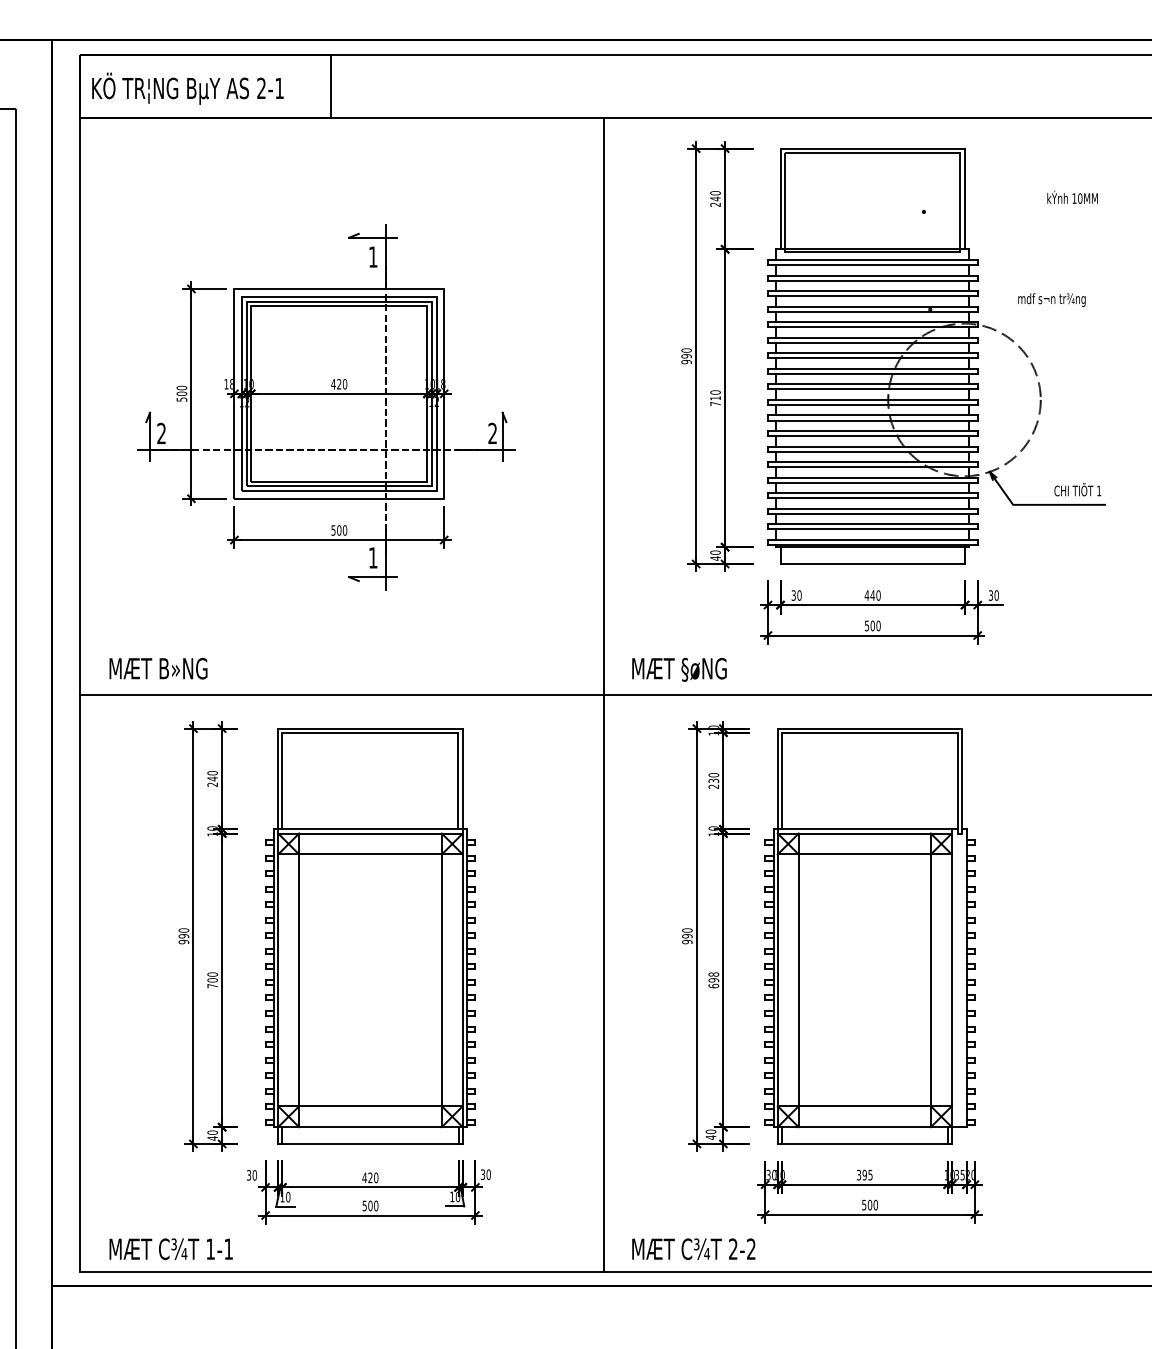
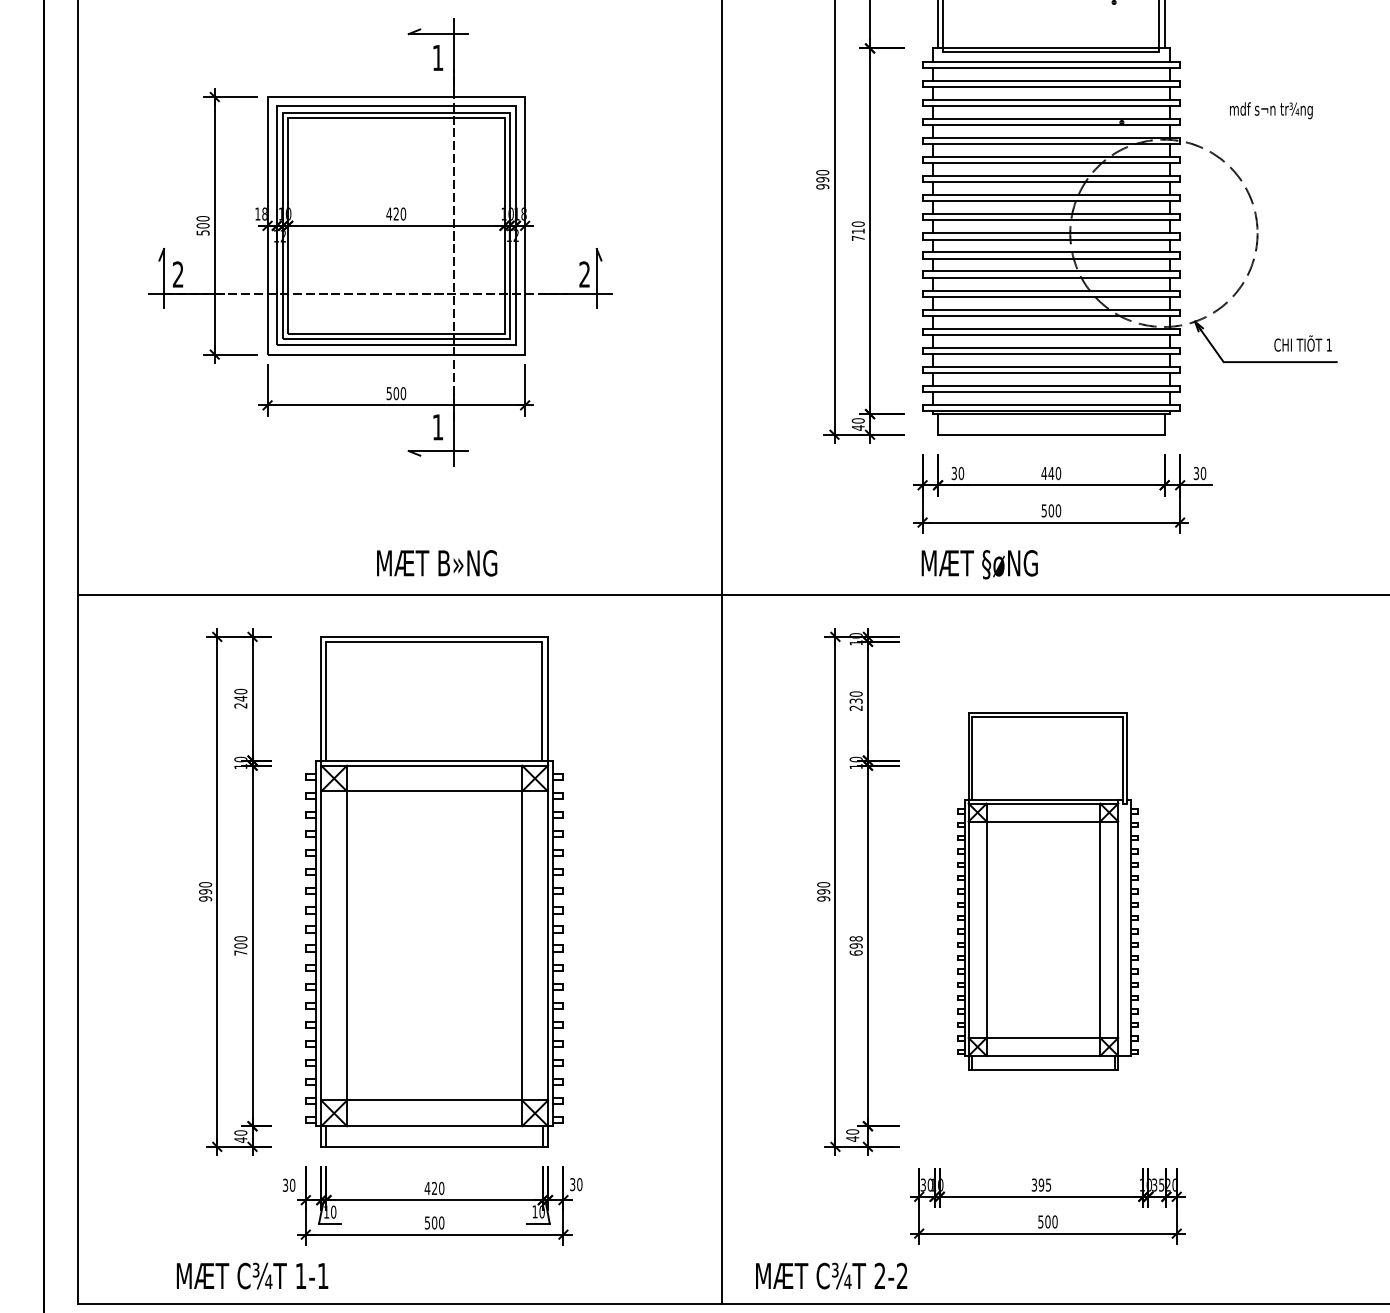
text: (158, 668) -> (437, 563), moved
text: (679, 669) -> (979, 564), moved
part: (869, 936) -> (1047, 892), size x0.7
text: (170, 1249) -> (251, 1276), moved

